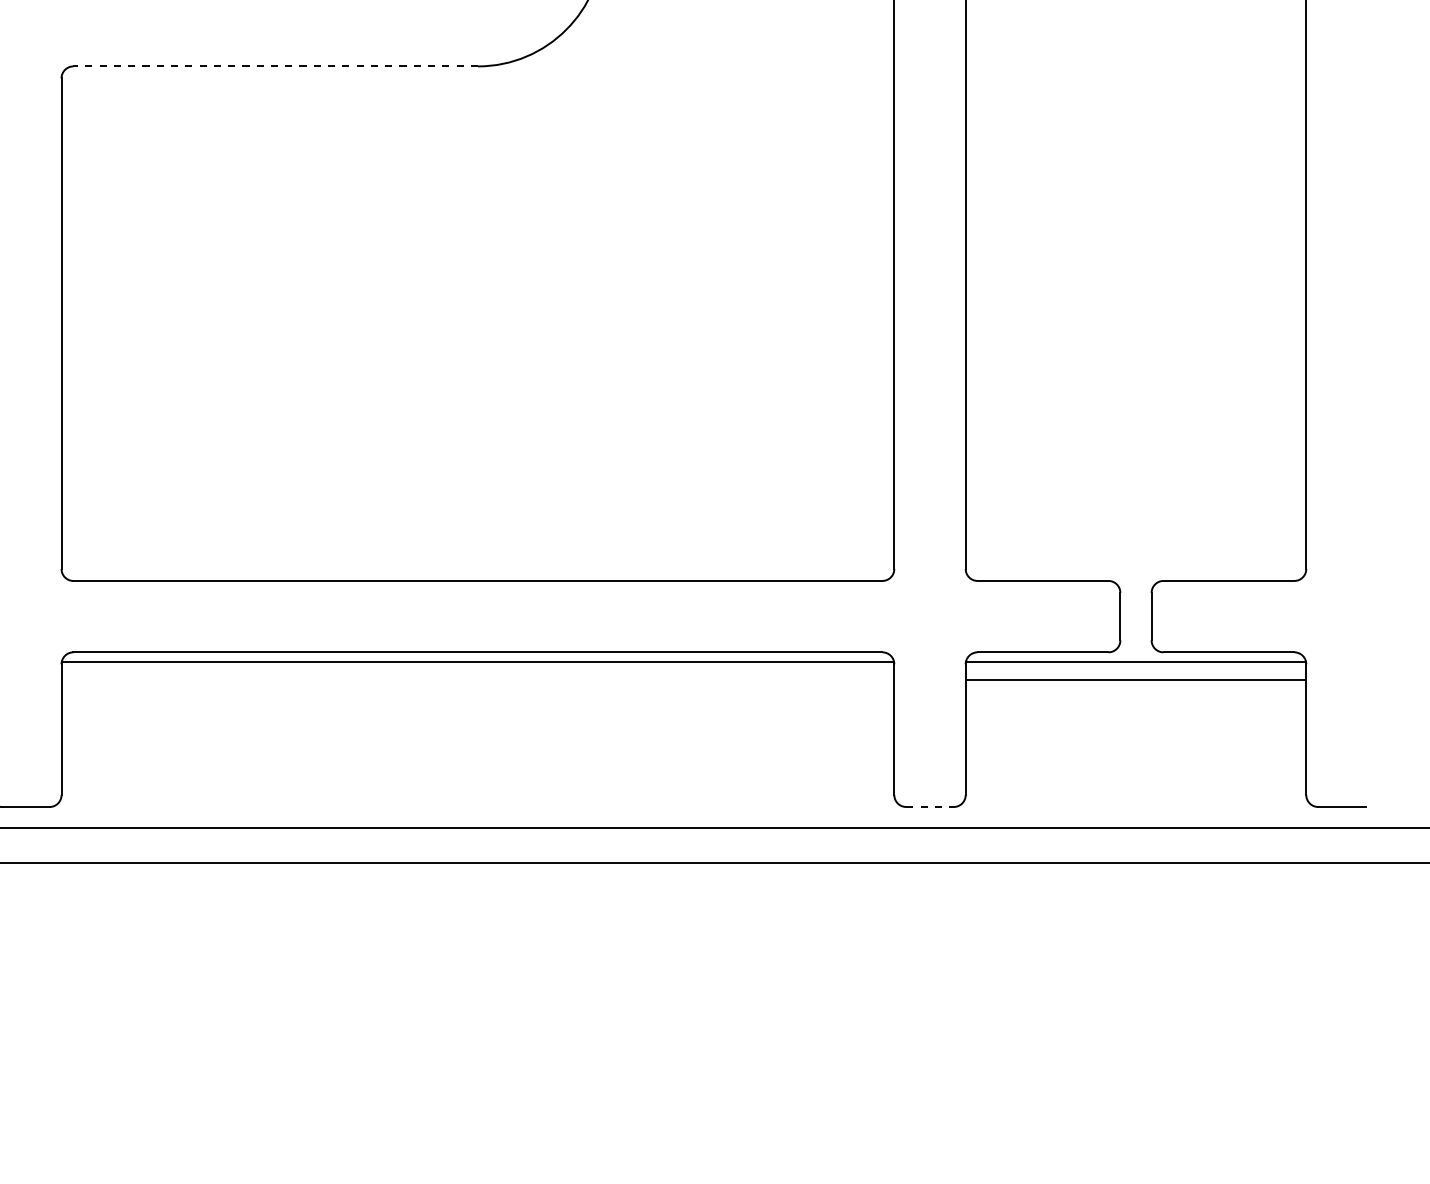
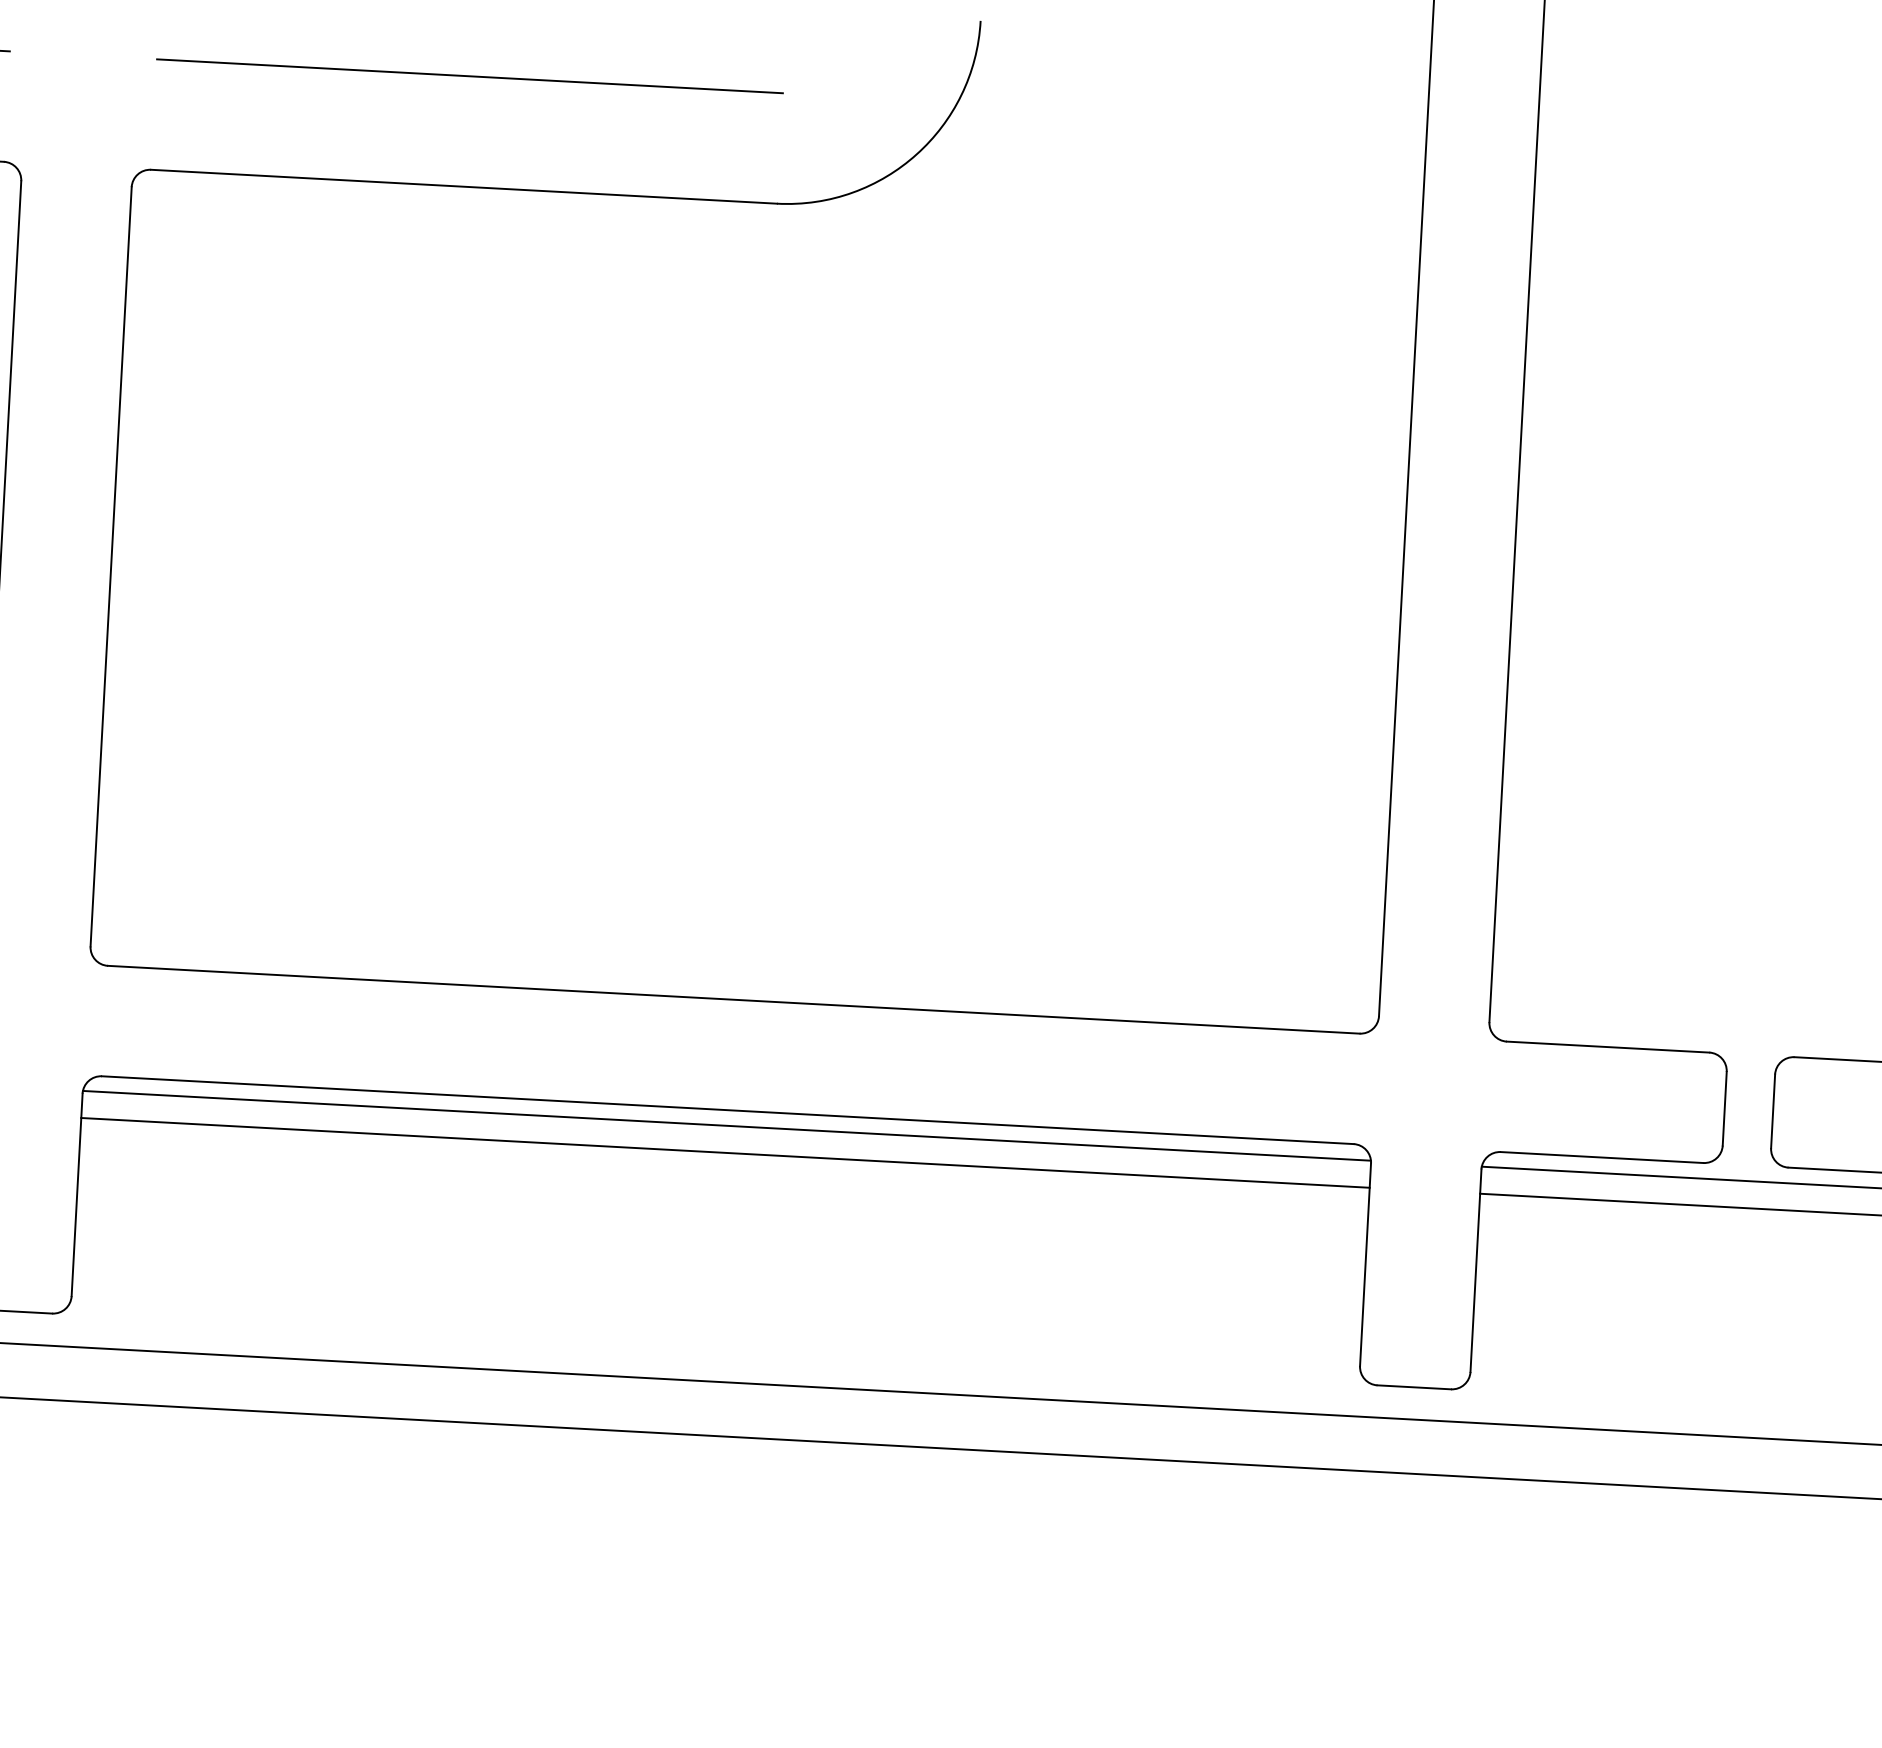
line: (275, 66) -> (463, 186), dashed -> solid
line: (477, 679) -> (724, 1152), added
line: (930, 807) -> (1414, 1388), dashed -> solid

